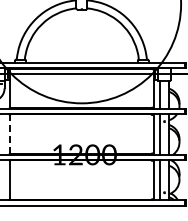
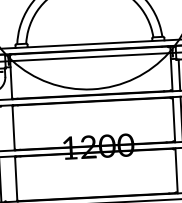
line: (9, 133) -> (13, 127), dashed -> solid

